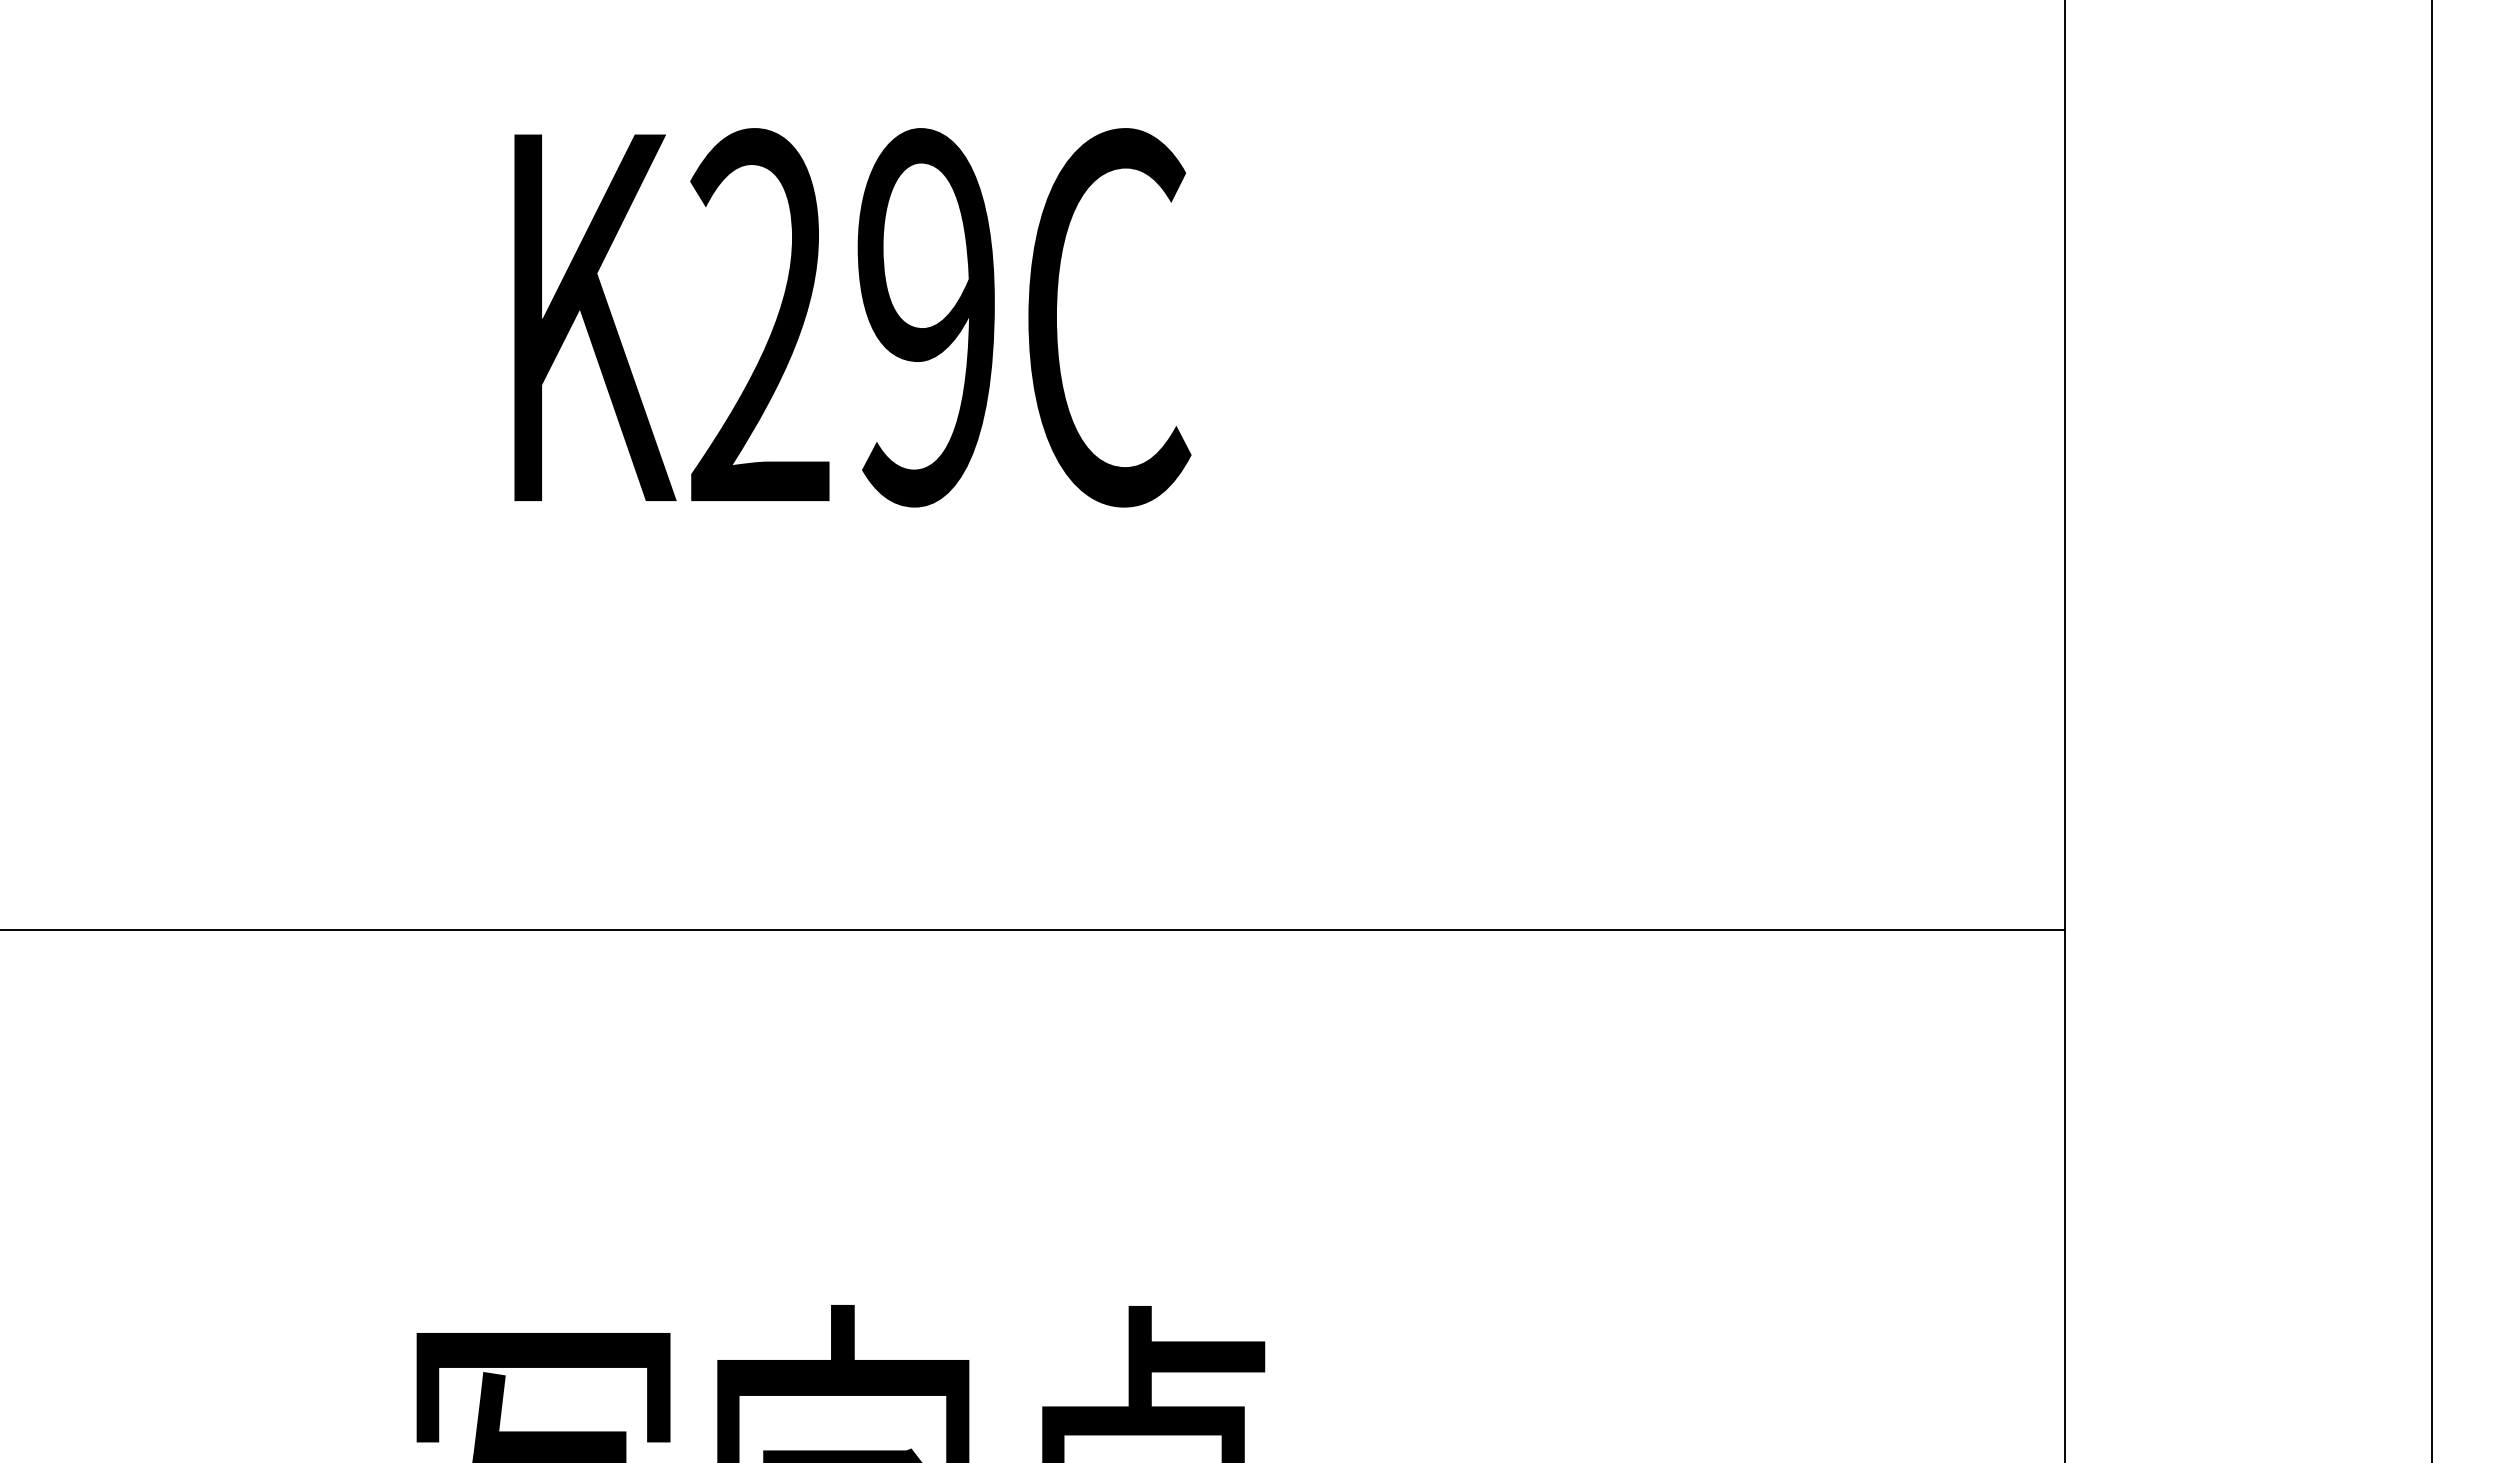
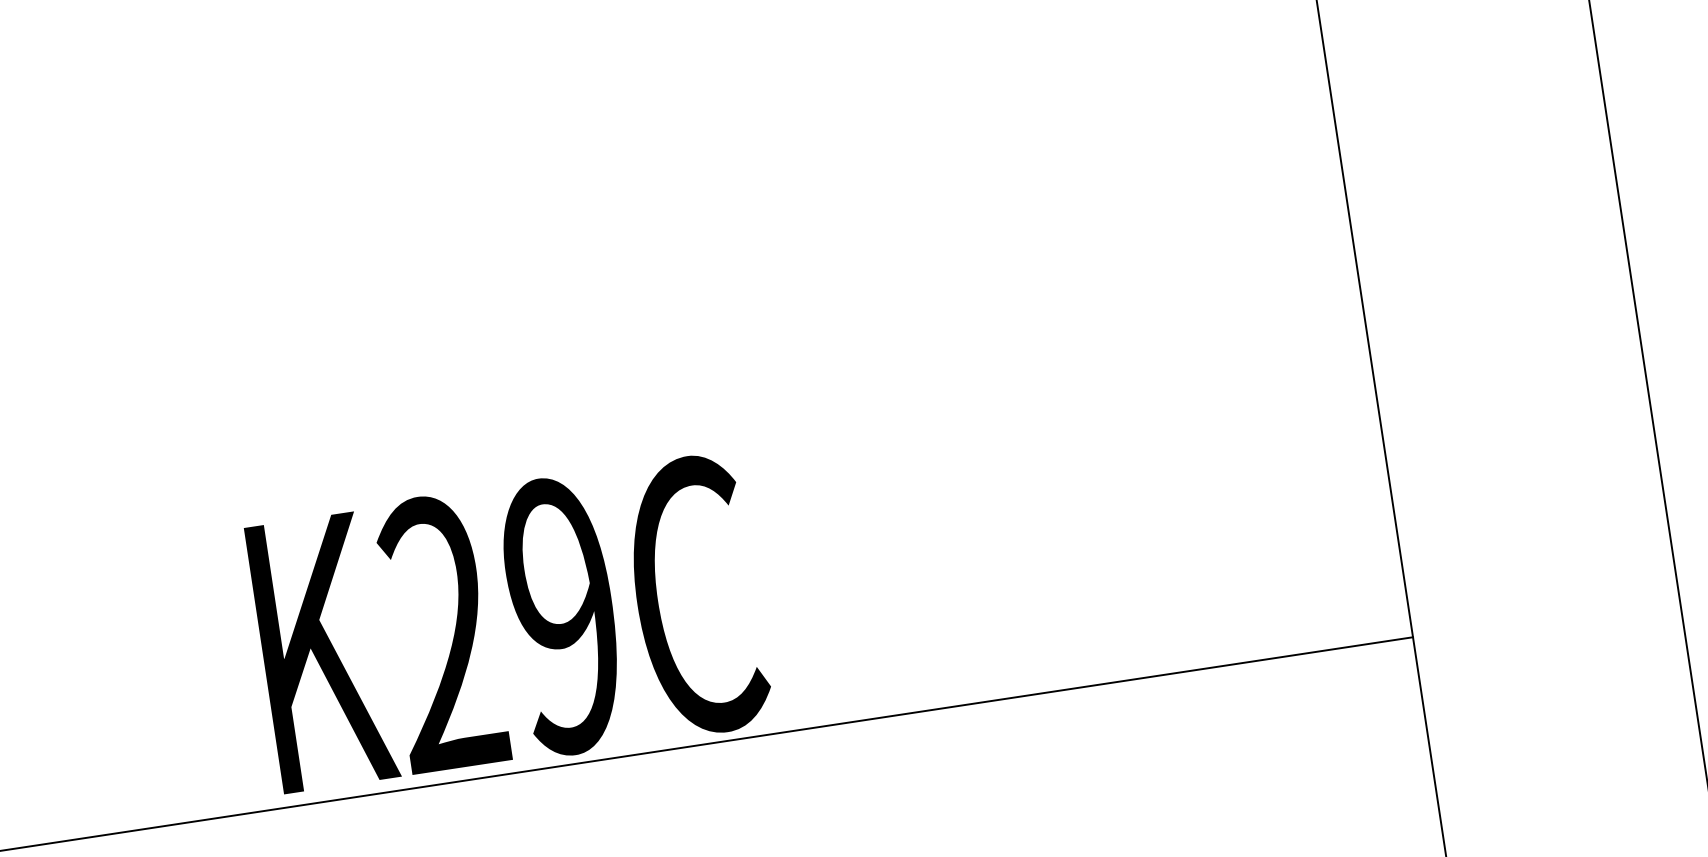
text: (852, 317) -> (509, 623), moved

